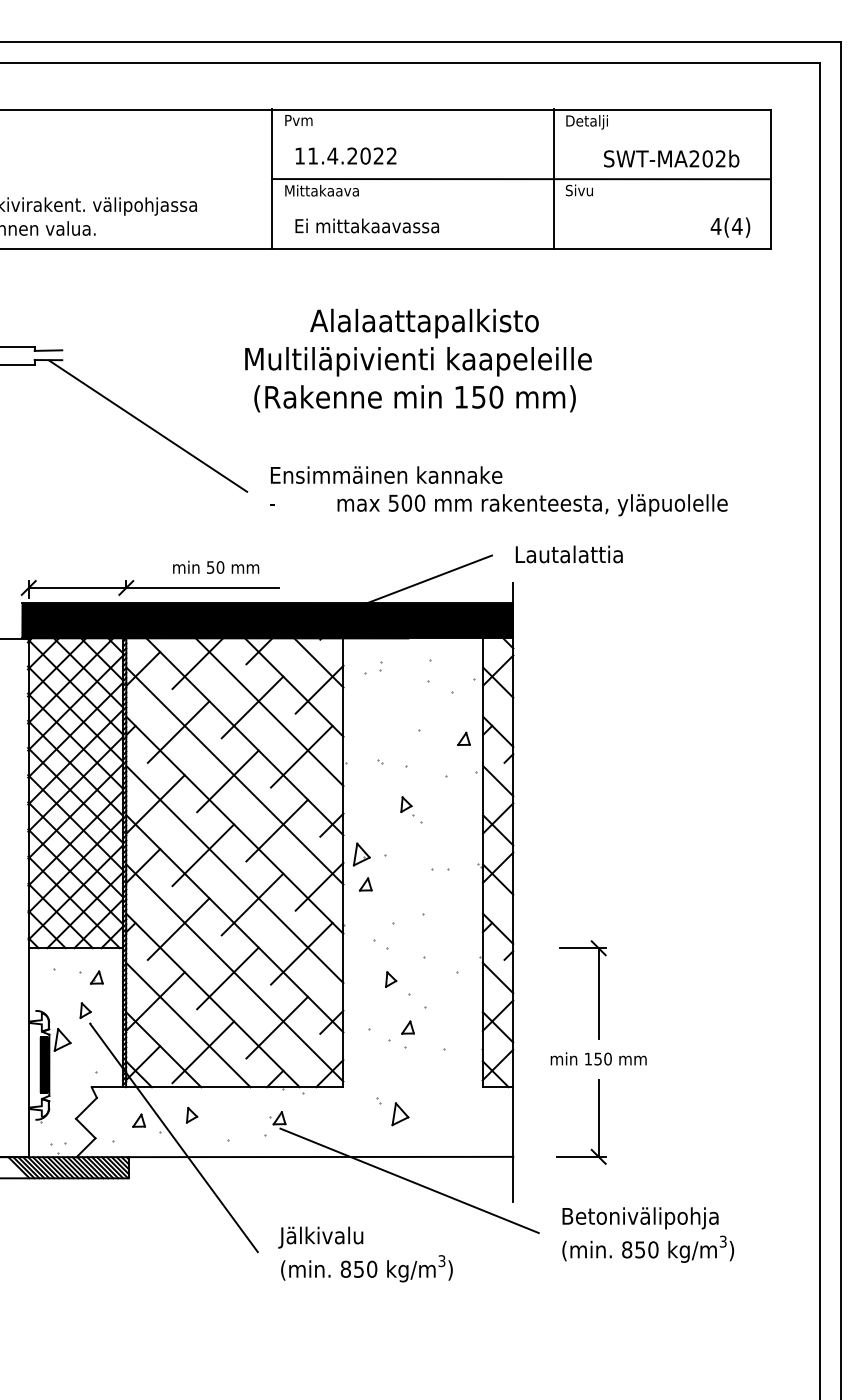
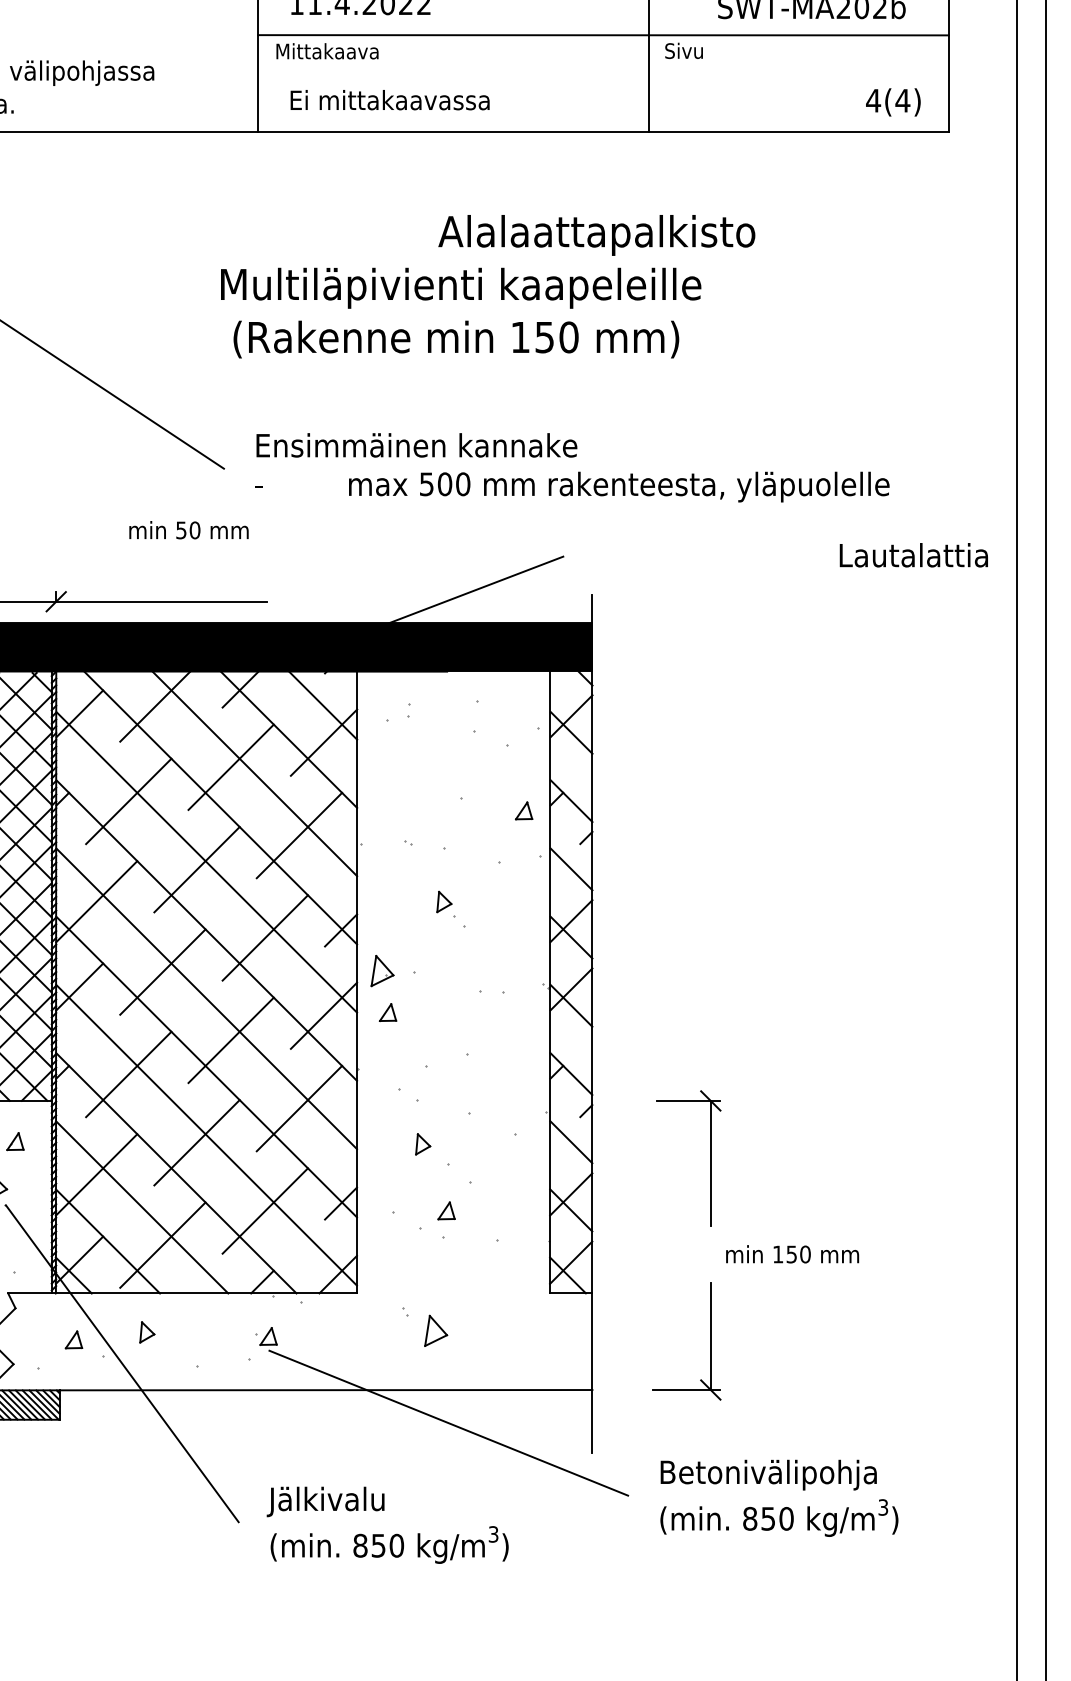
text: (424, 323) -> (596, 235), moved
text: (568, 554) -> (912, 555), moved
text: (216, 566) -> (189, 529), moved
text: (598, 1058) -> (792, 1253), moved

